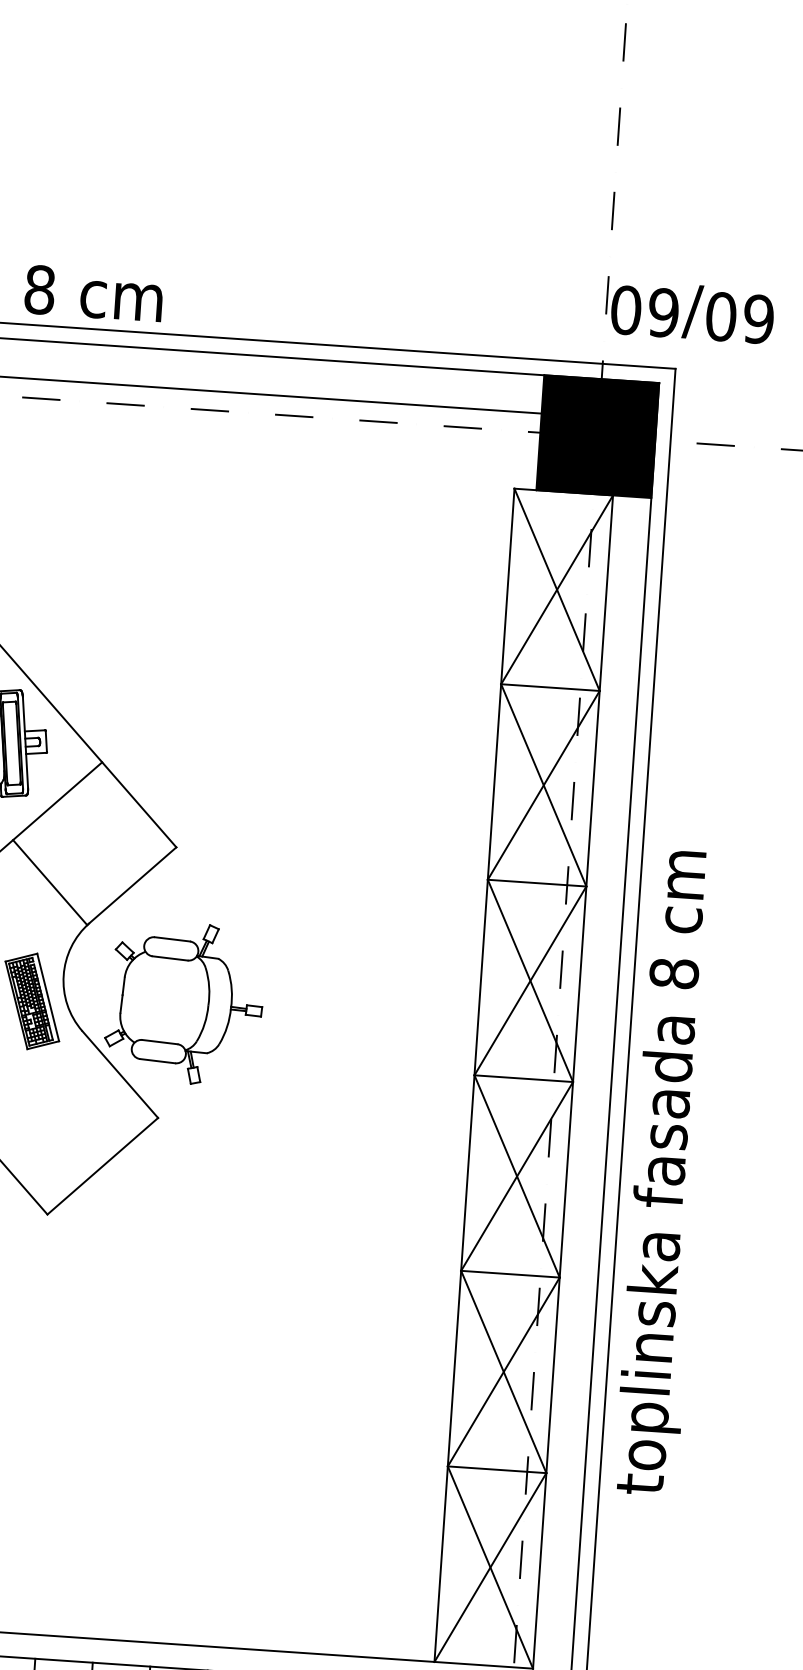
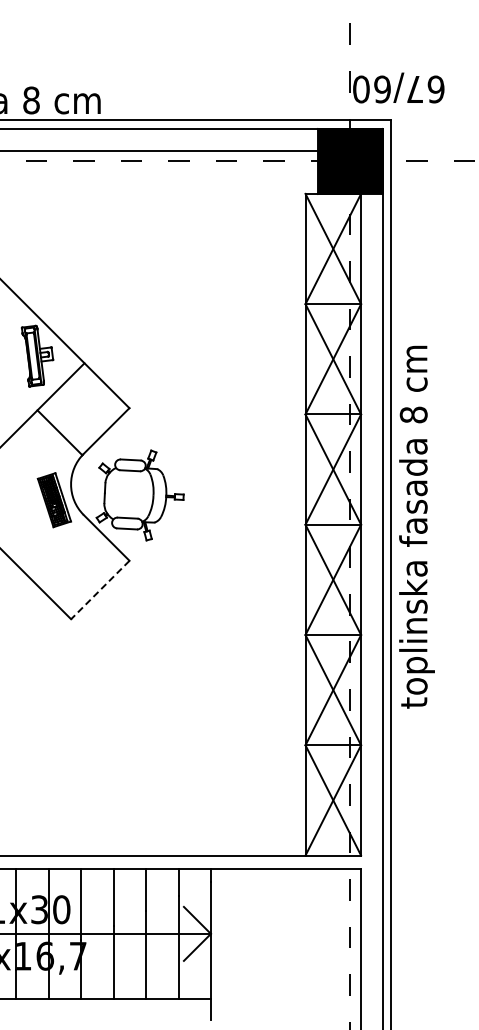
text: (720, 316) -> (414, 89), 60/60 -> 67/60
line: (101, 1167) -> (99, 590), solid -> dashed
text: (665, 1171) -> (416, 526), moved

